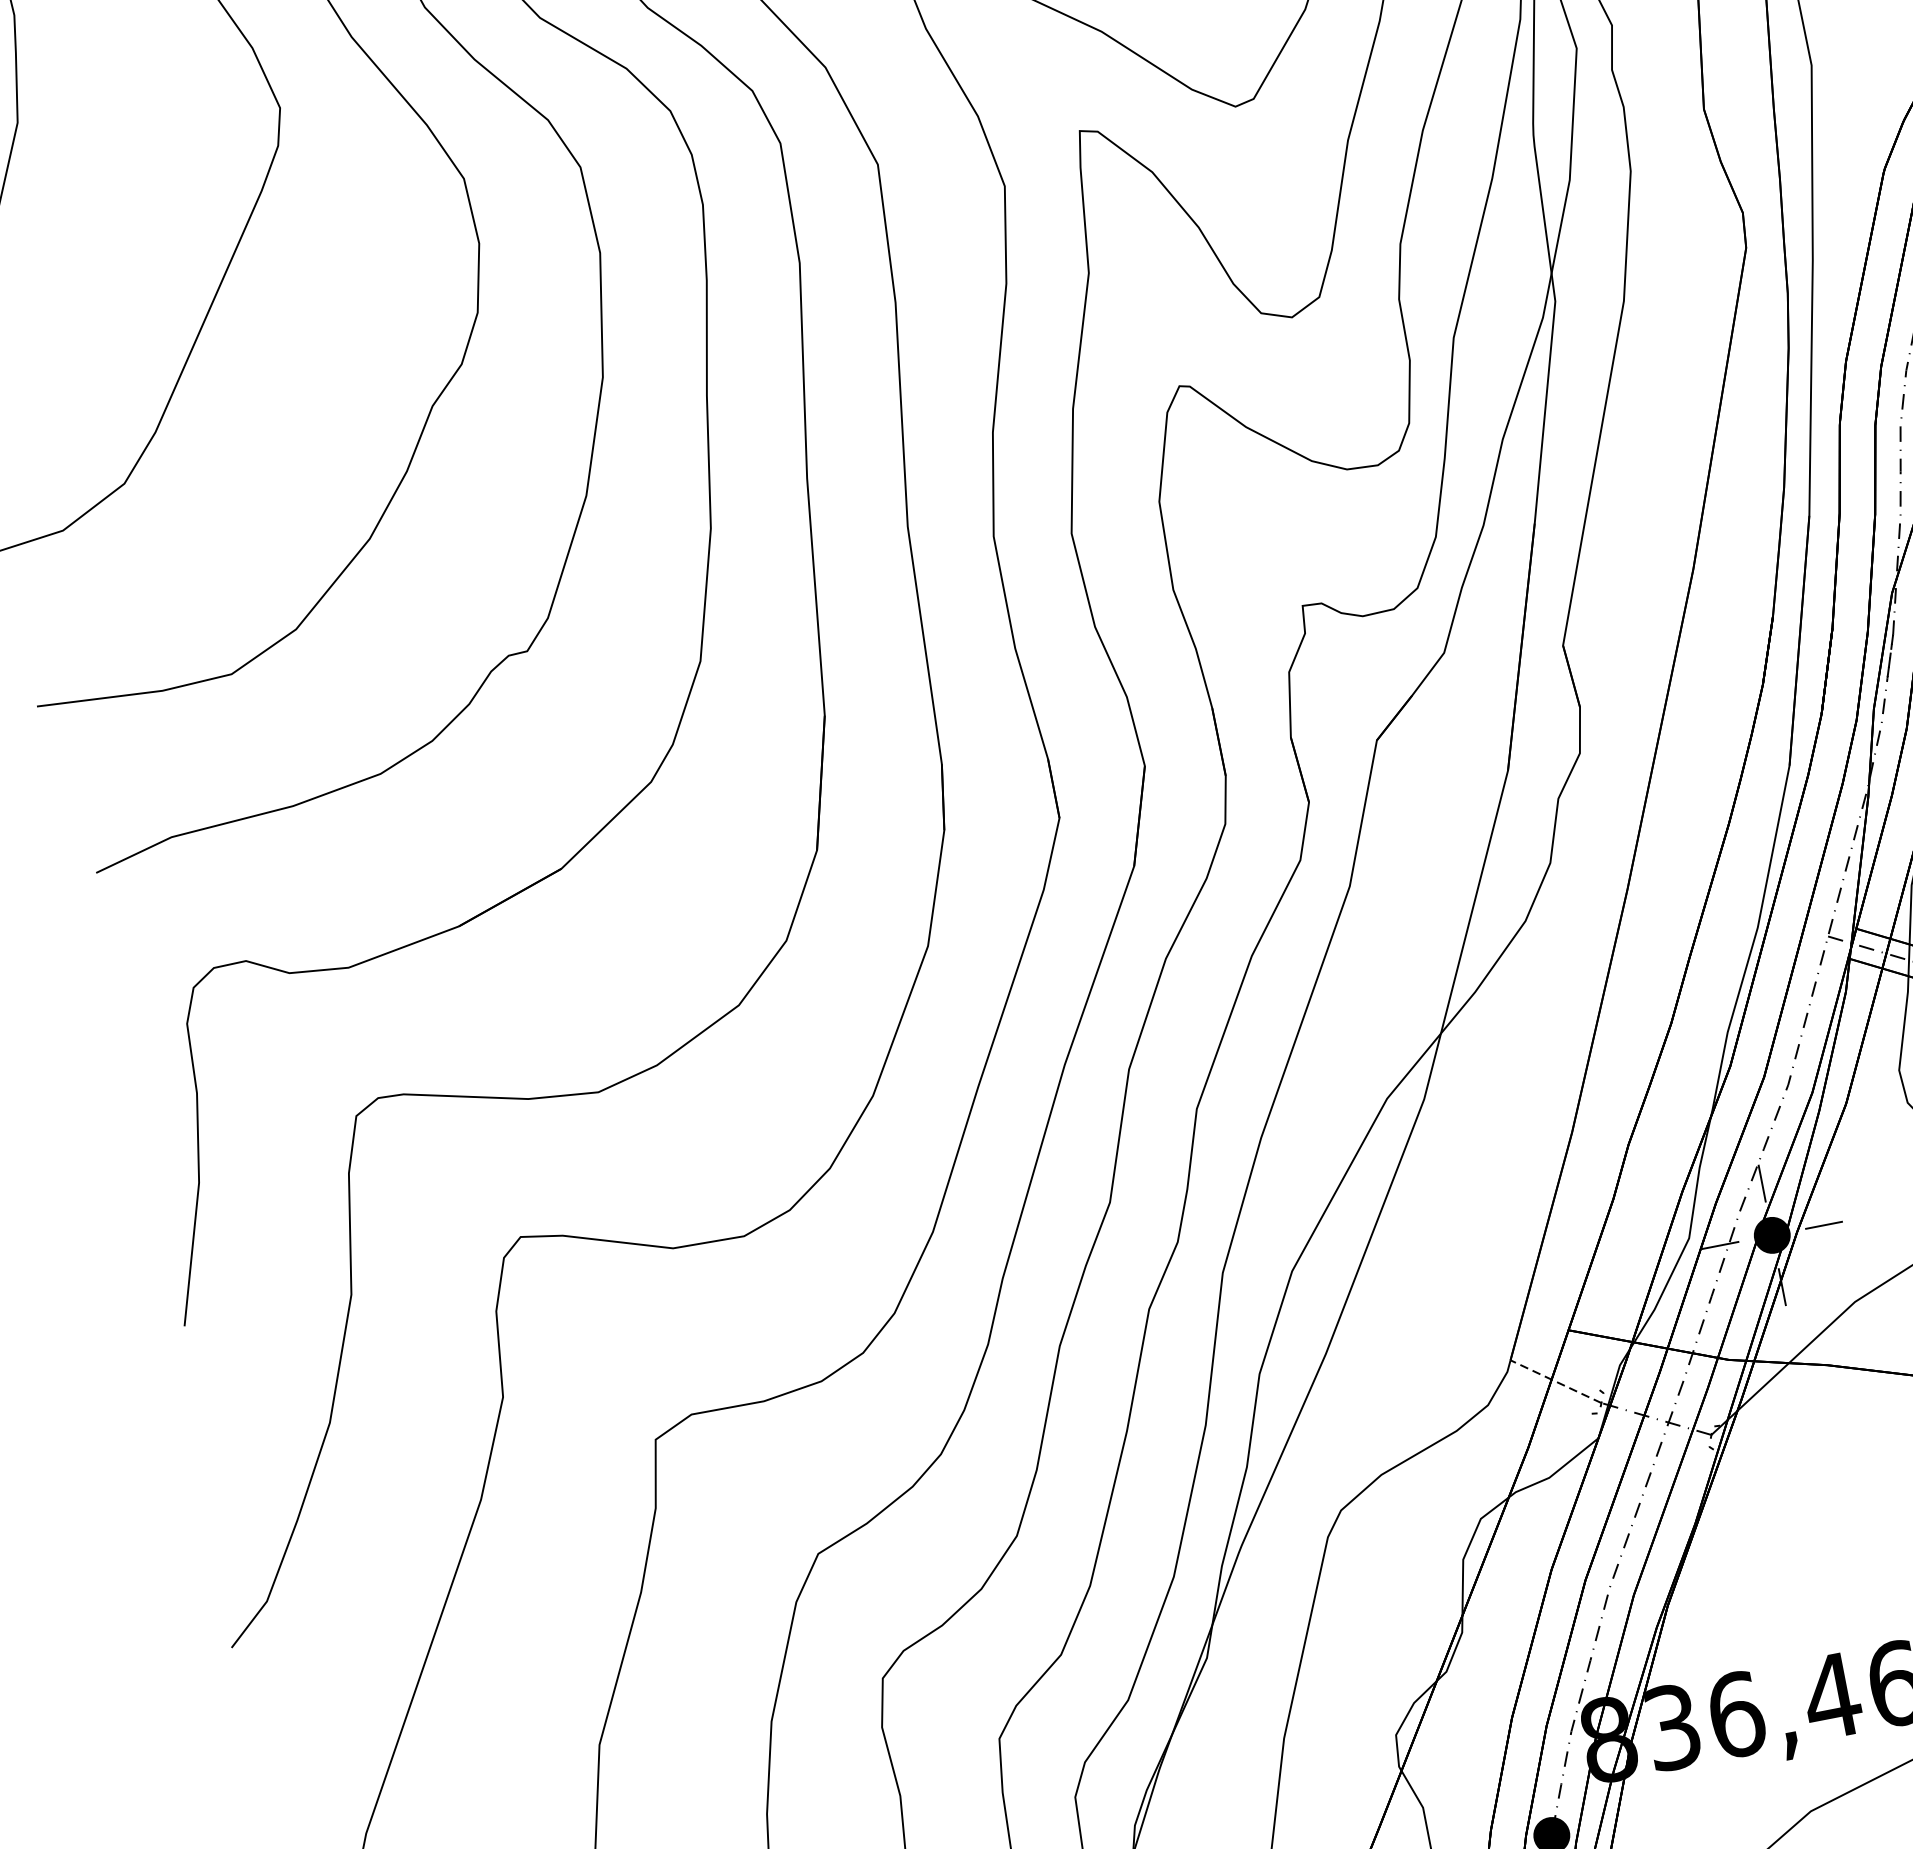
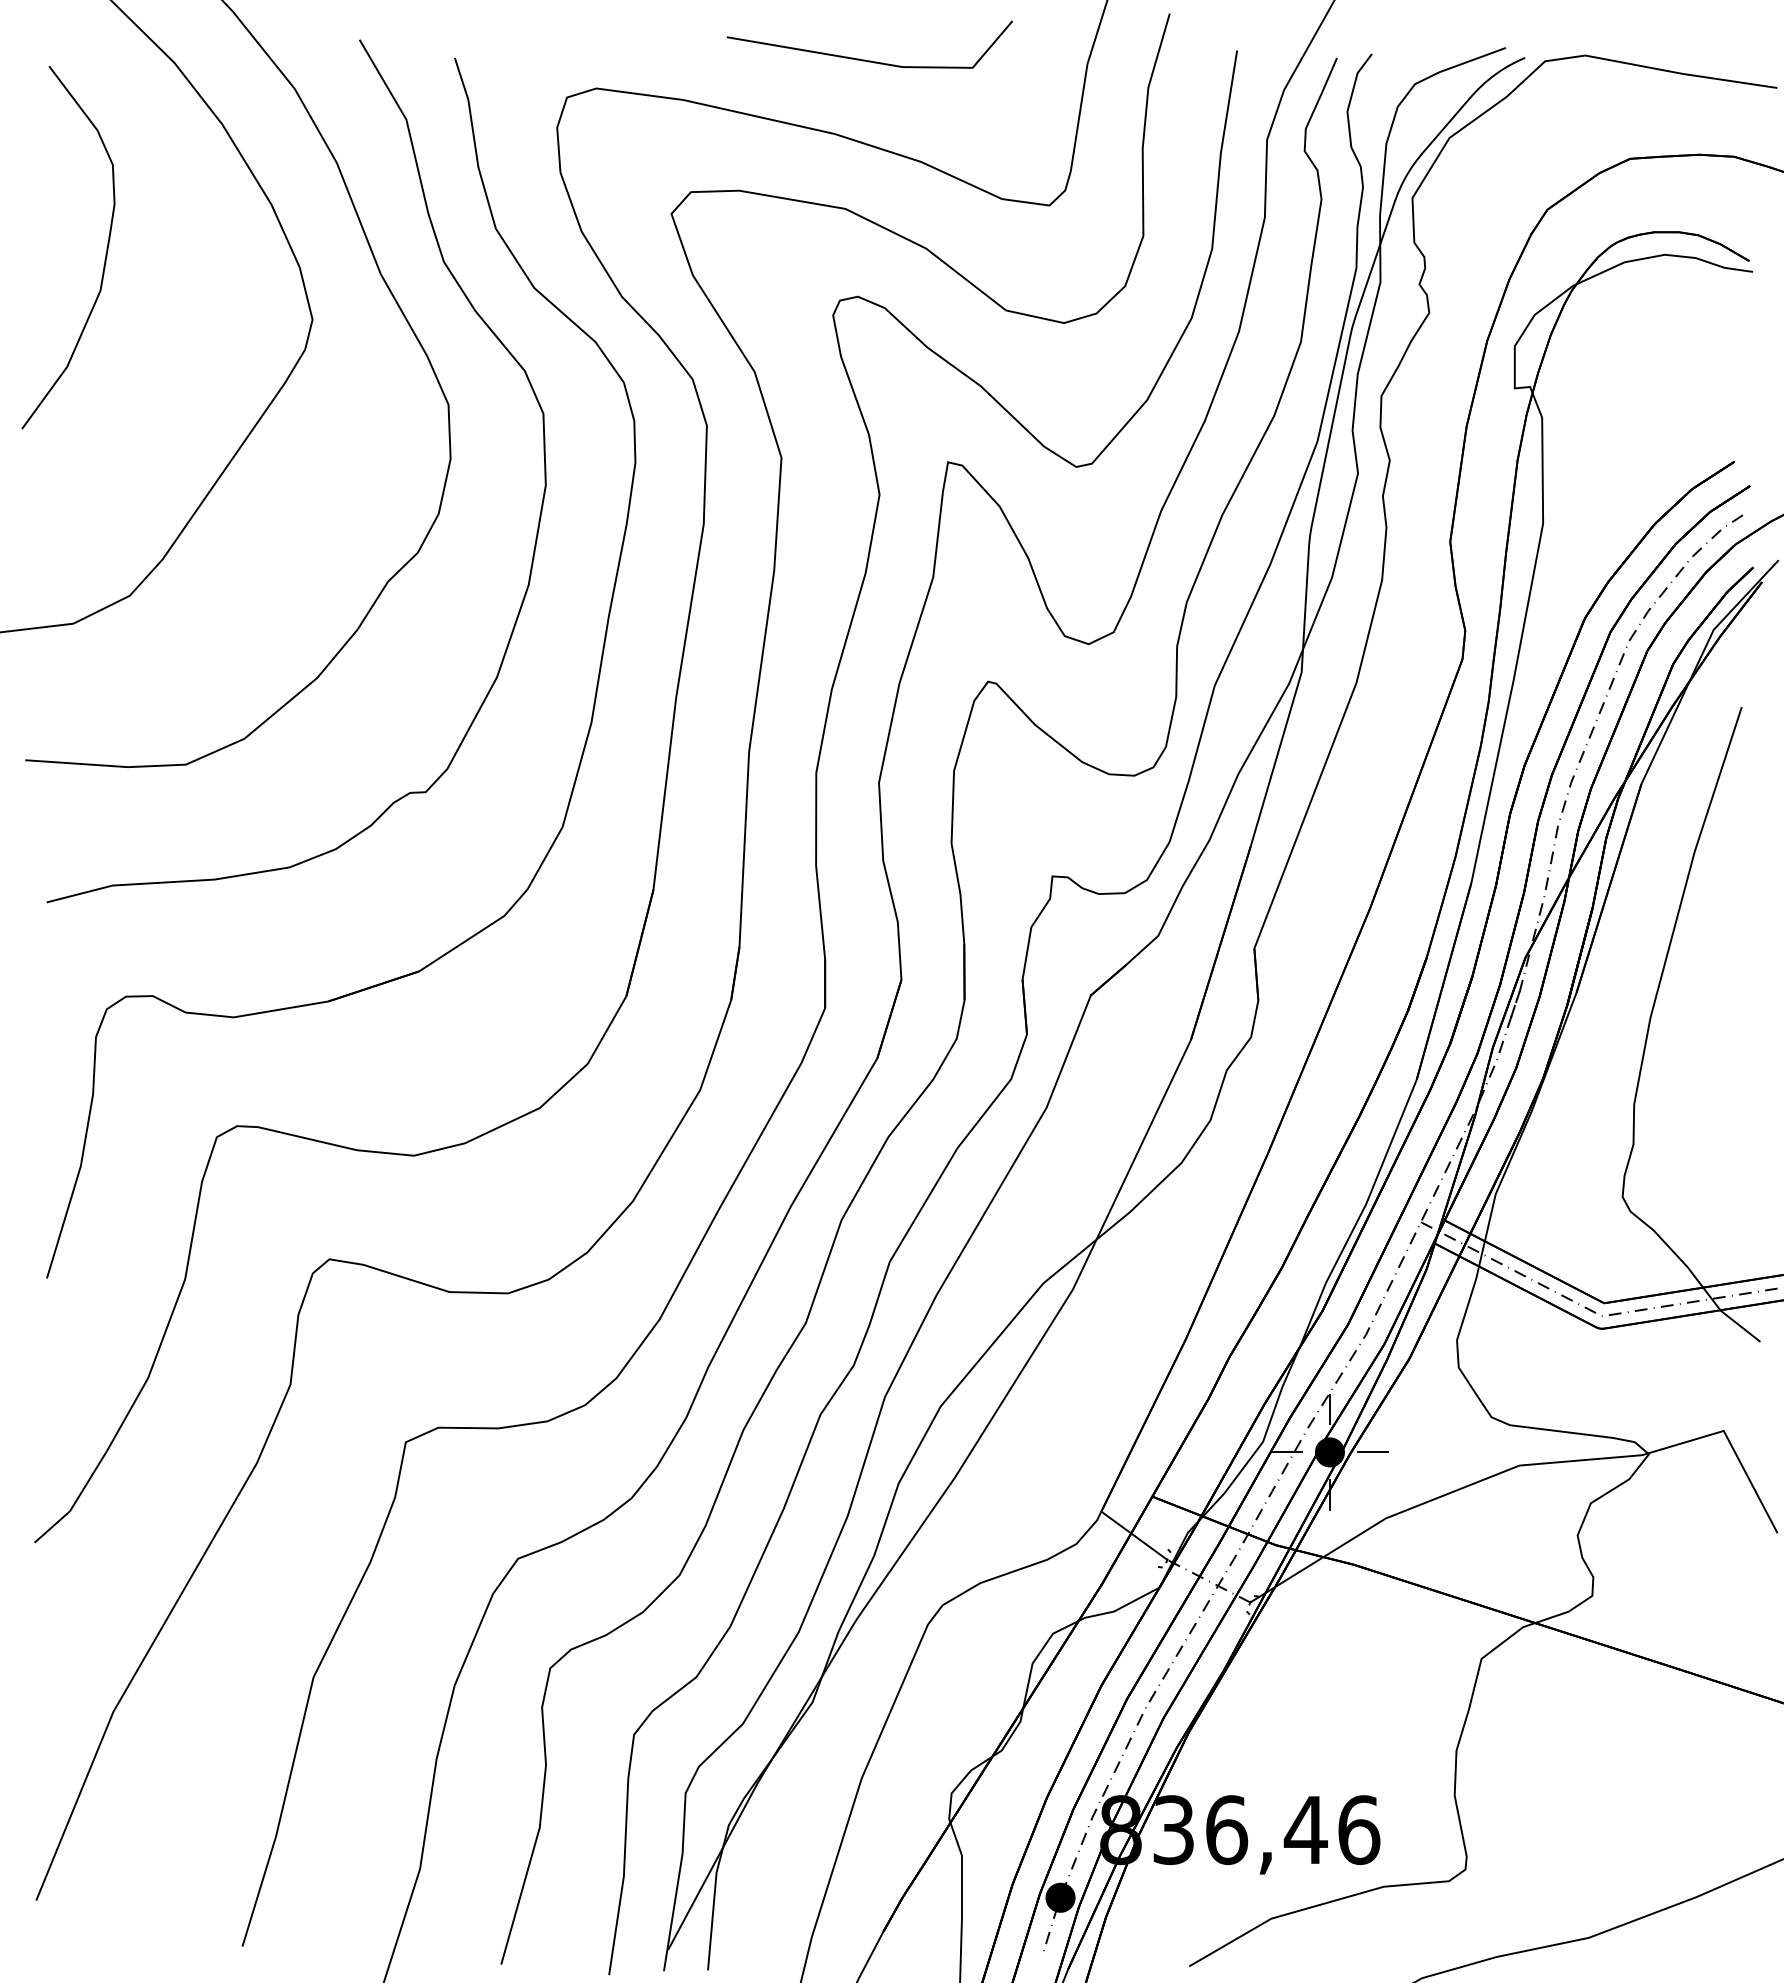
line: (1557, 1382) -> (1135, 1536), dashed -> solid

